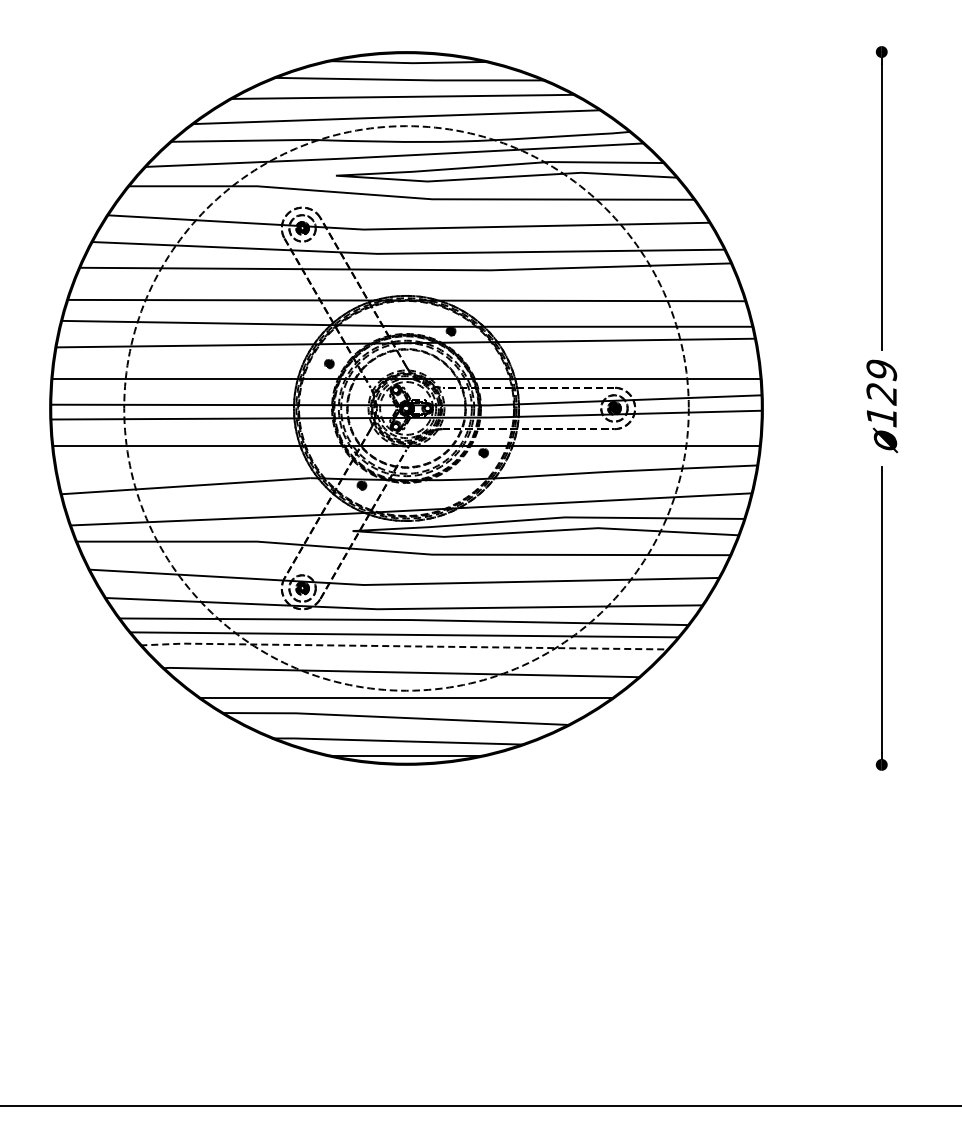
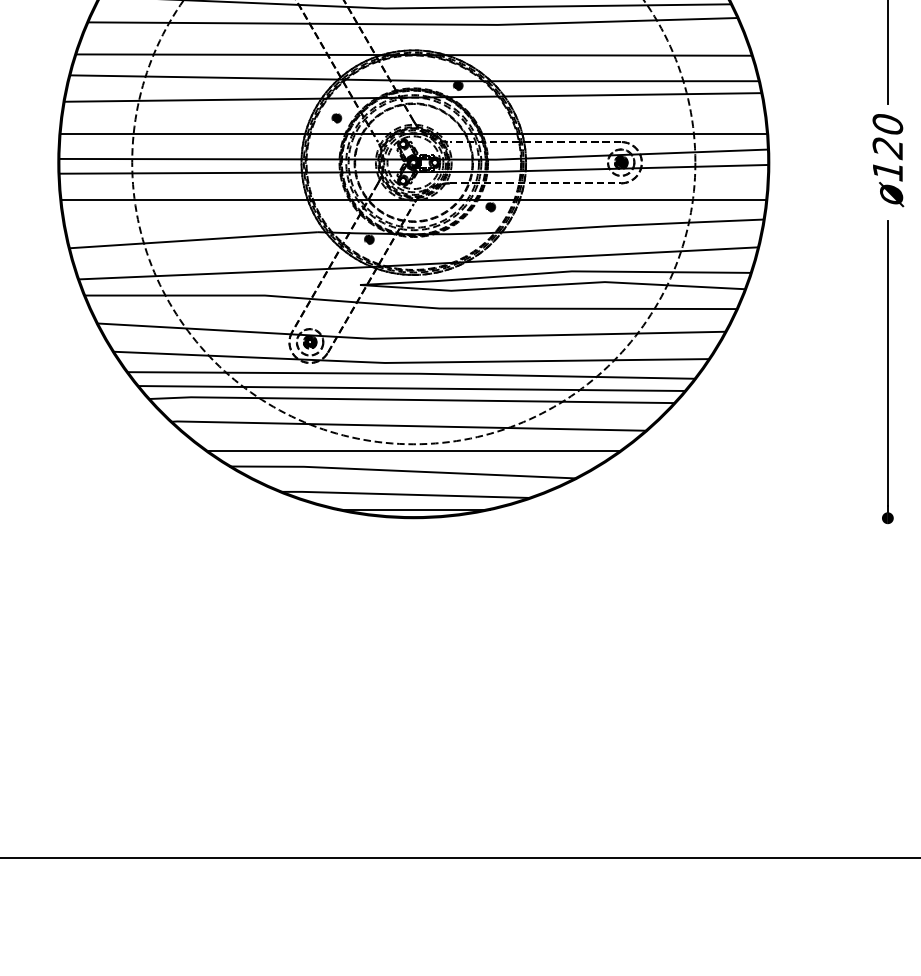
text: (881, 370) -> (887, 124), ø129 -> ø120
line: (404, 646) -> (411, 400), dashed -> solid

